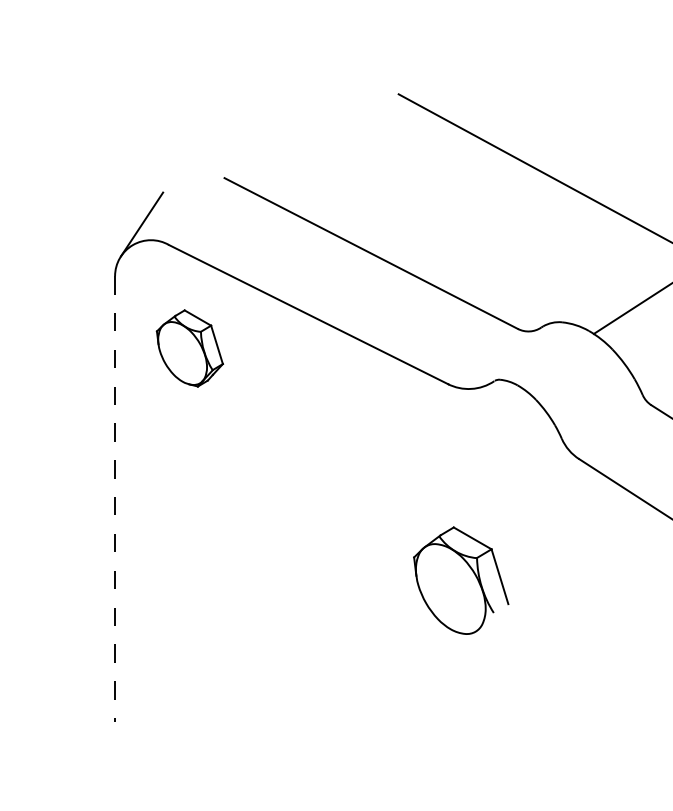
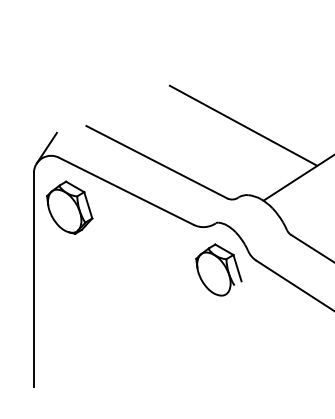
part: (189, 348) -> (69, 207), size x1.43
line: (114, 500) -> (33, 280), dashed -> solid
part: (460, 579) -> (218, 269), moved

